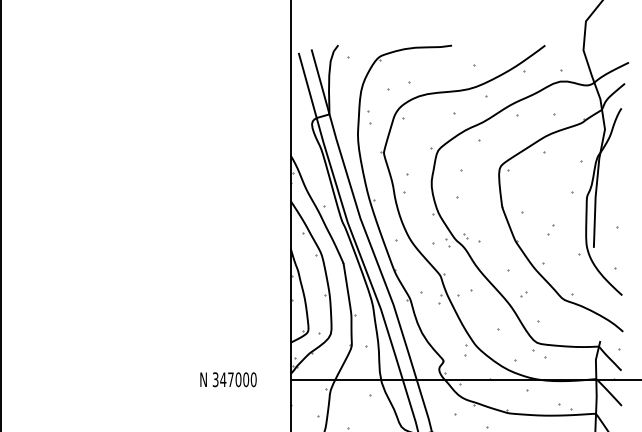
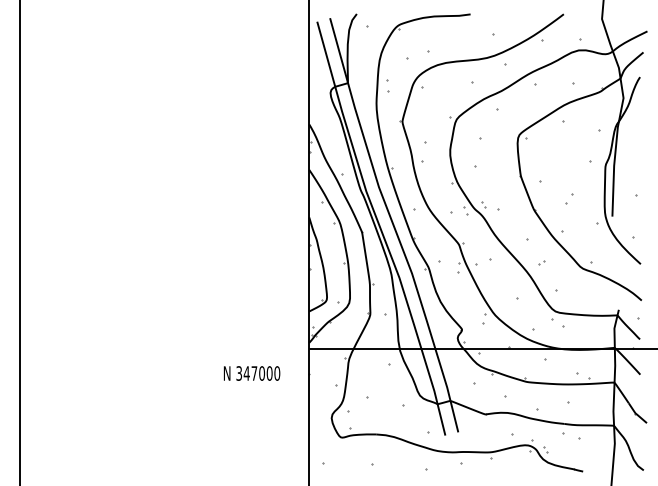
text: (227, 379) -> (251, 373), moved

